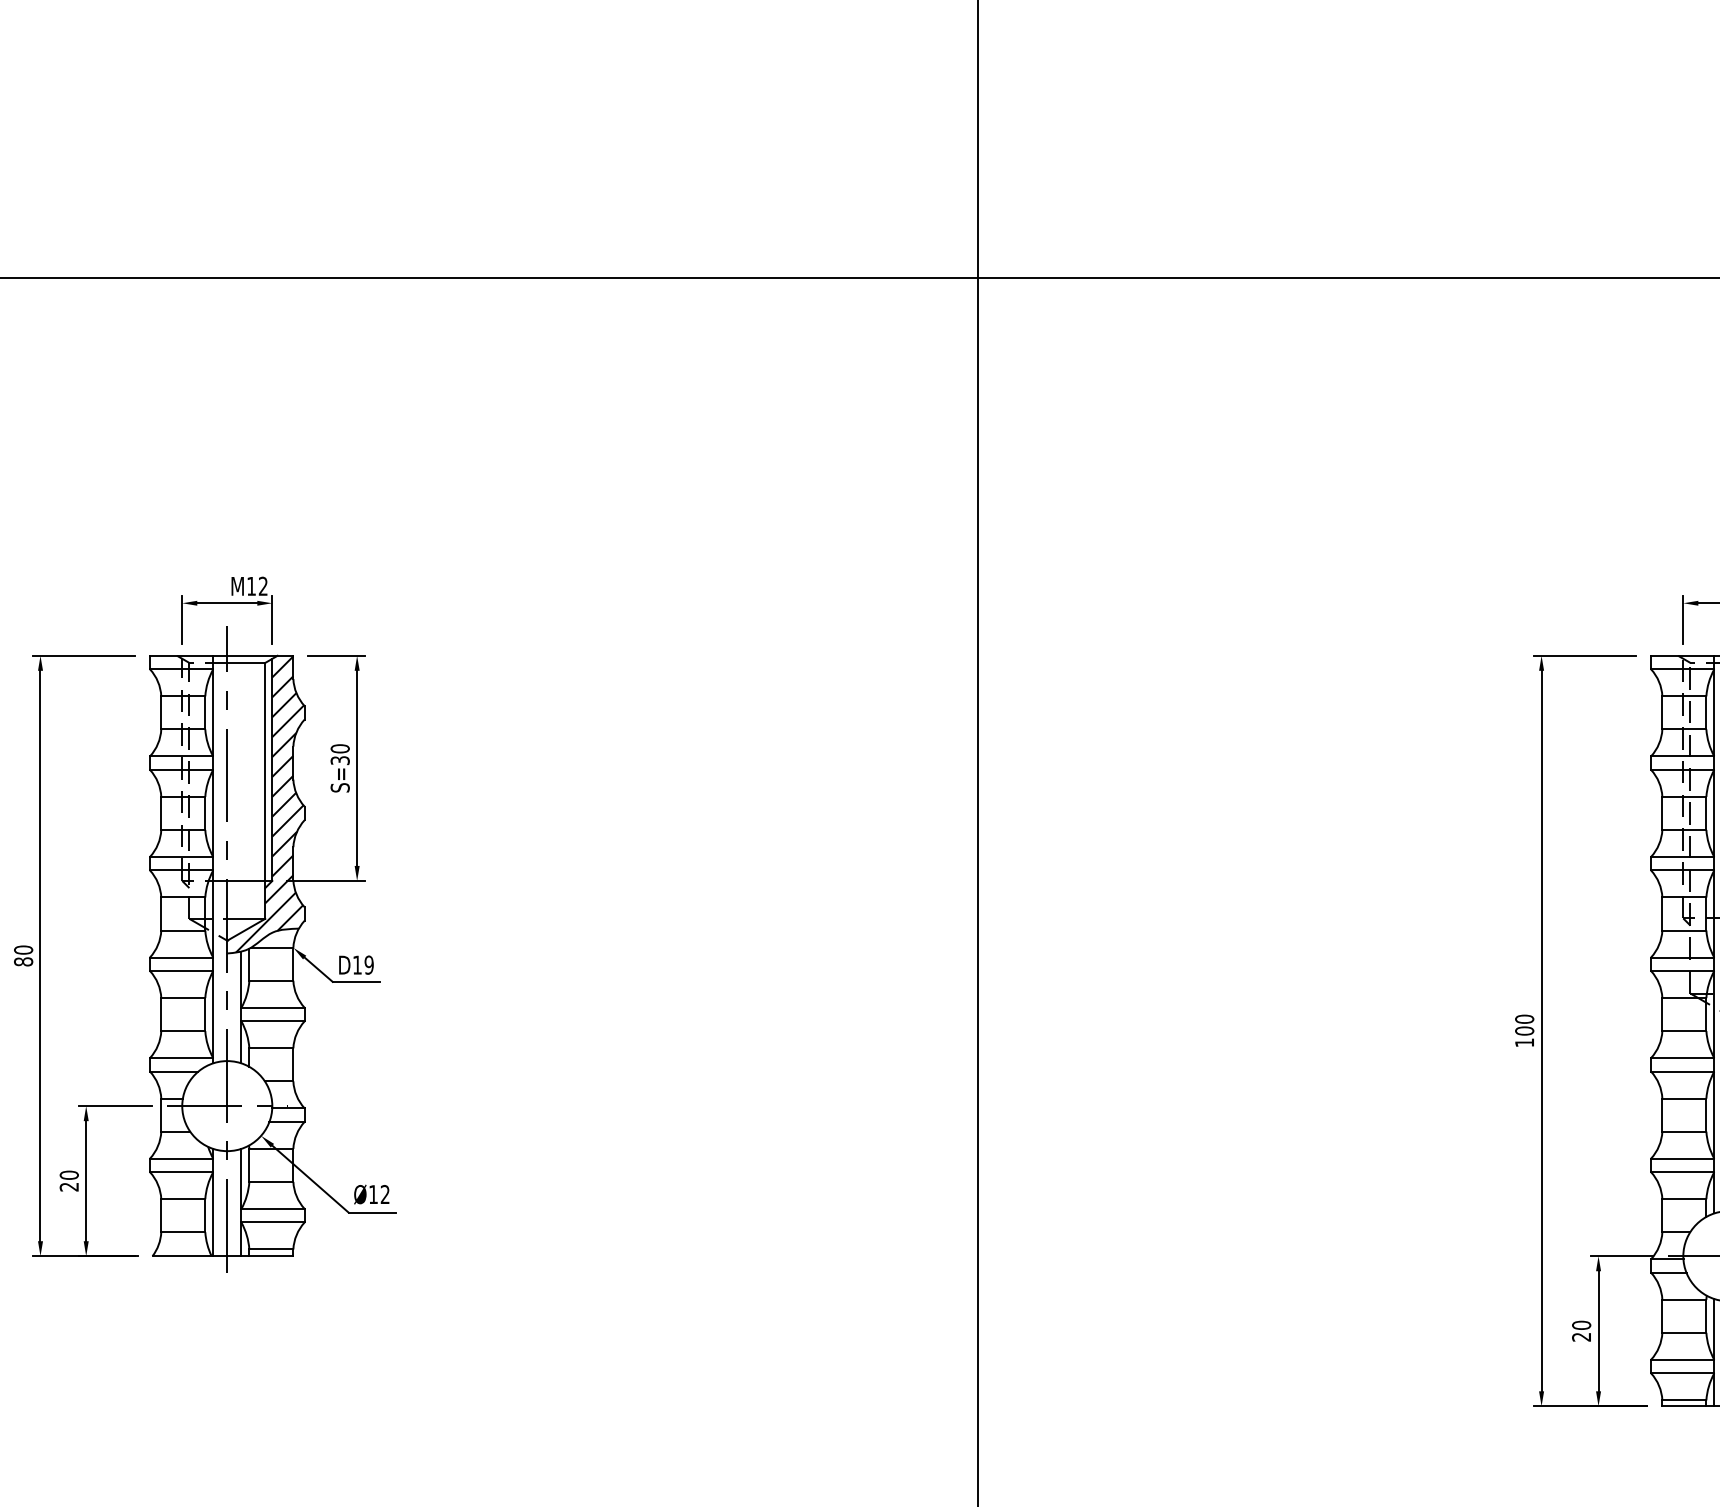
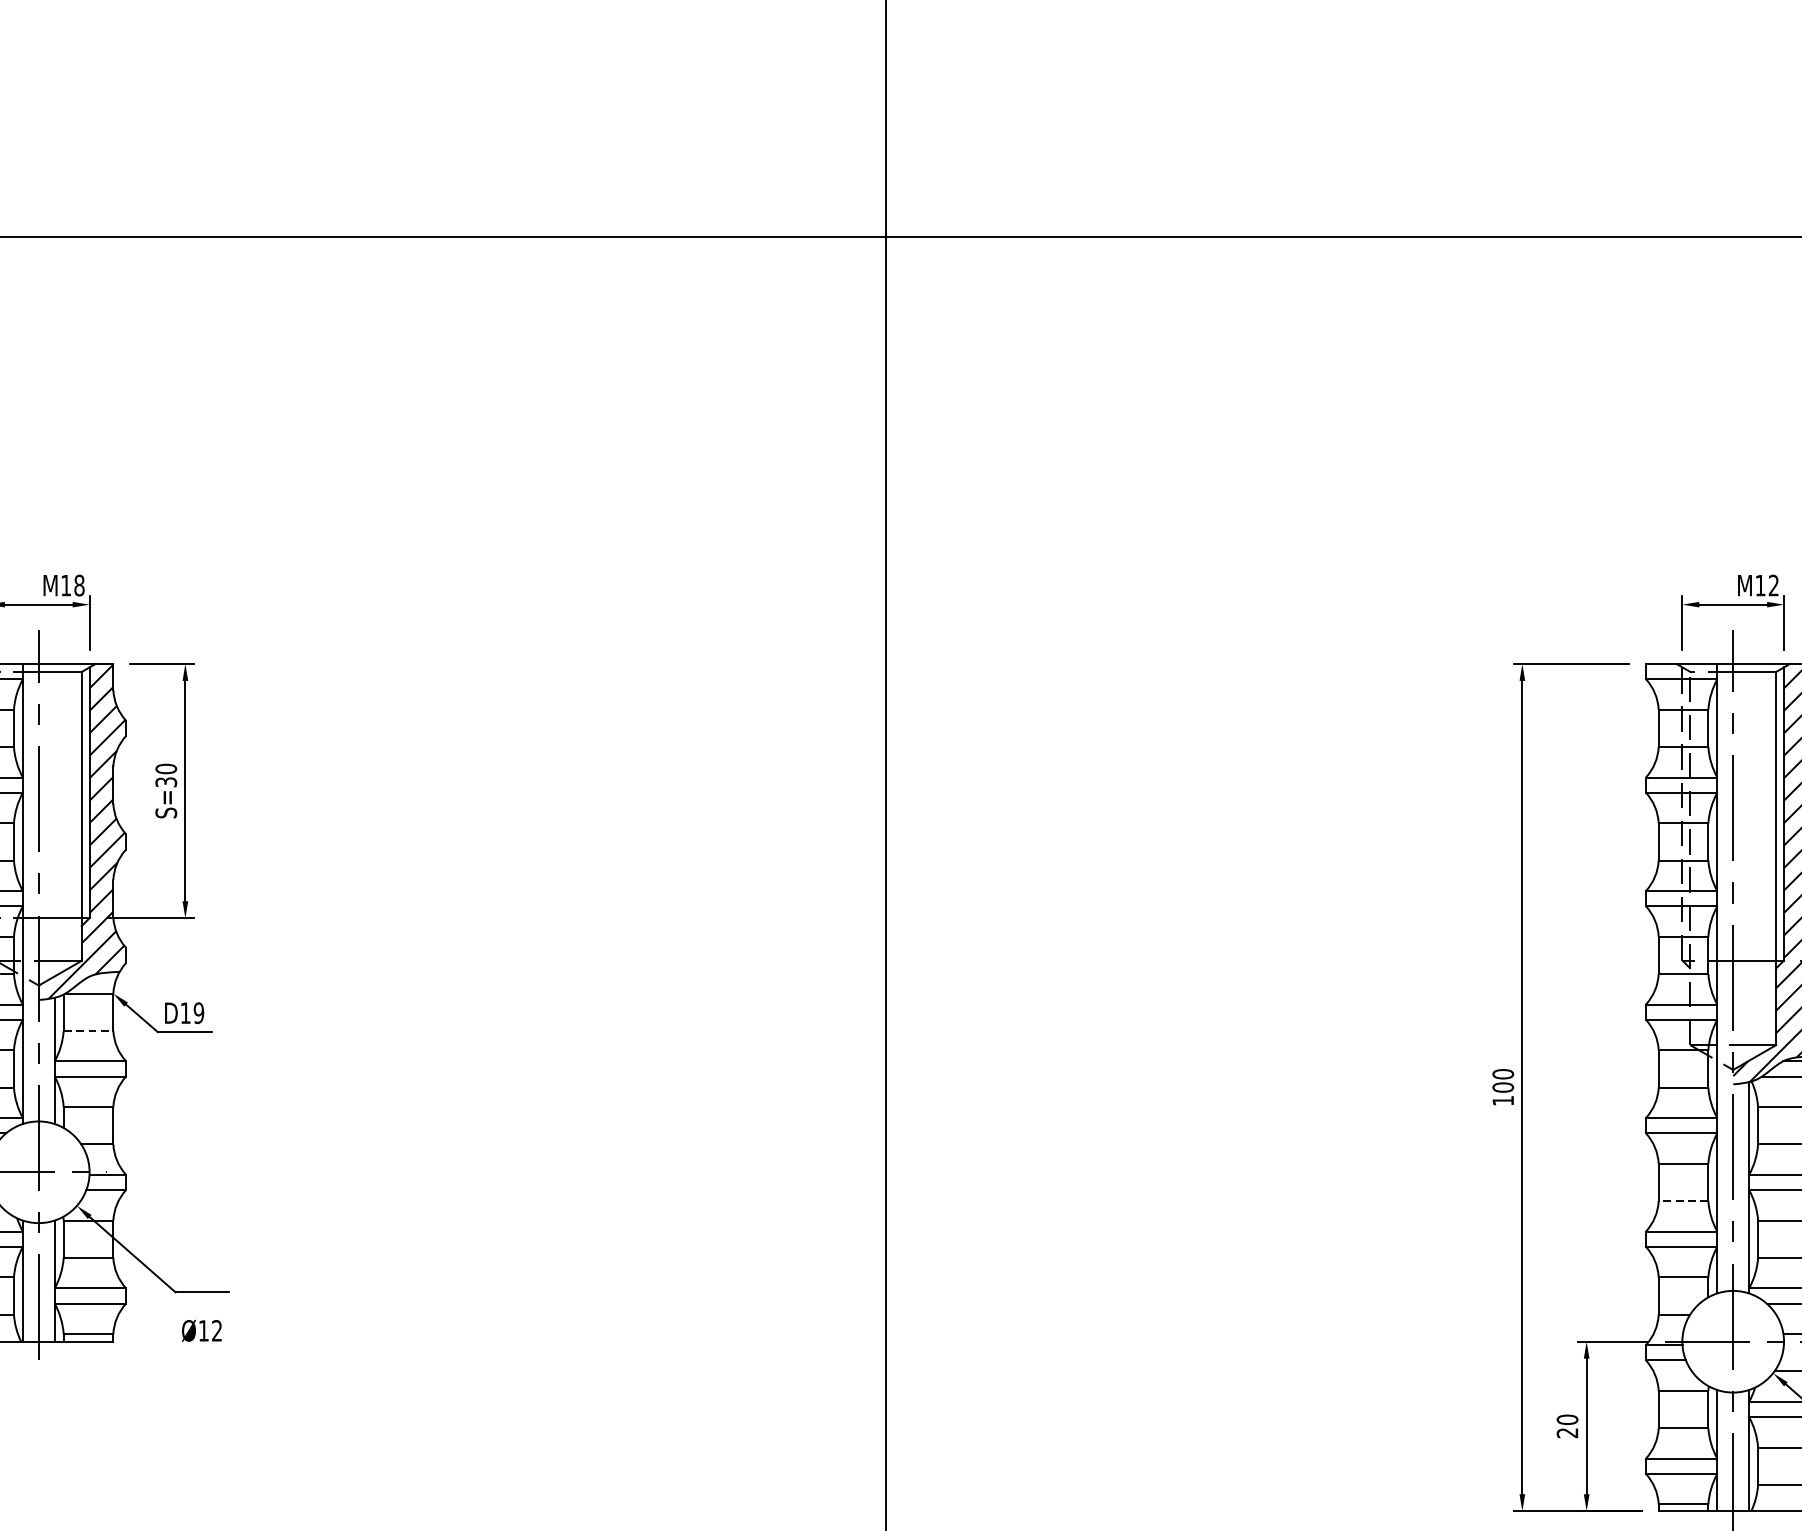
text: (262, 586) -> (78, 585), M12 -> M18
line: (271, 980) -> (88, 1030), solid -> dashed
line: (1683, 1131) -> (1682, 1200), solid -> dashed
text: (371, 1194) -> (201, 1330), moved

